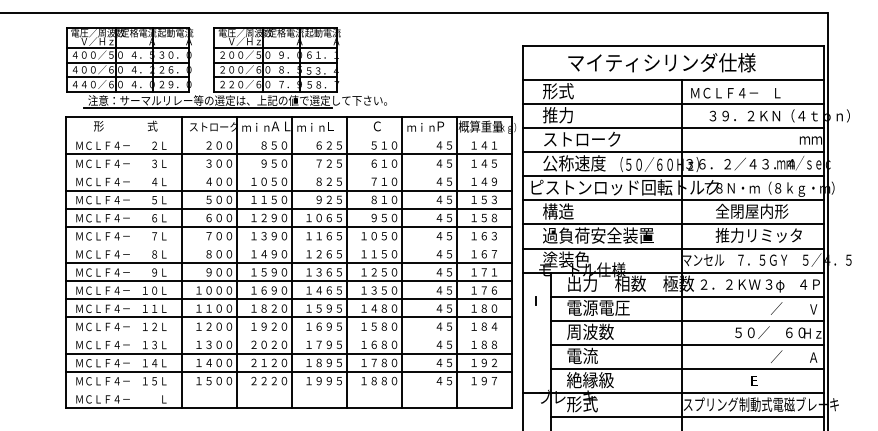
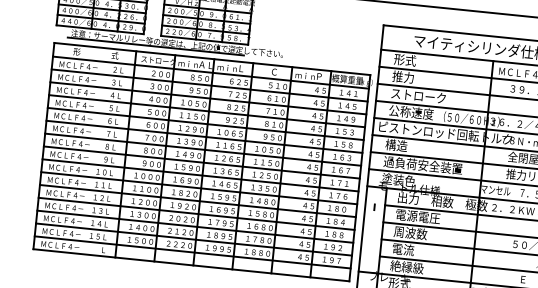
line: (288, 136) -> (210, 72), added
line: (288, 172) -> (208, 98), added
line: (288, 244) -> (202, 149), added
line: (288, 335) -> (196, 213), added
line: (288, 389) -> (192, 252), added

